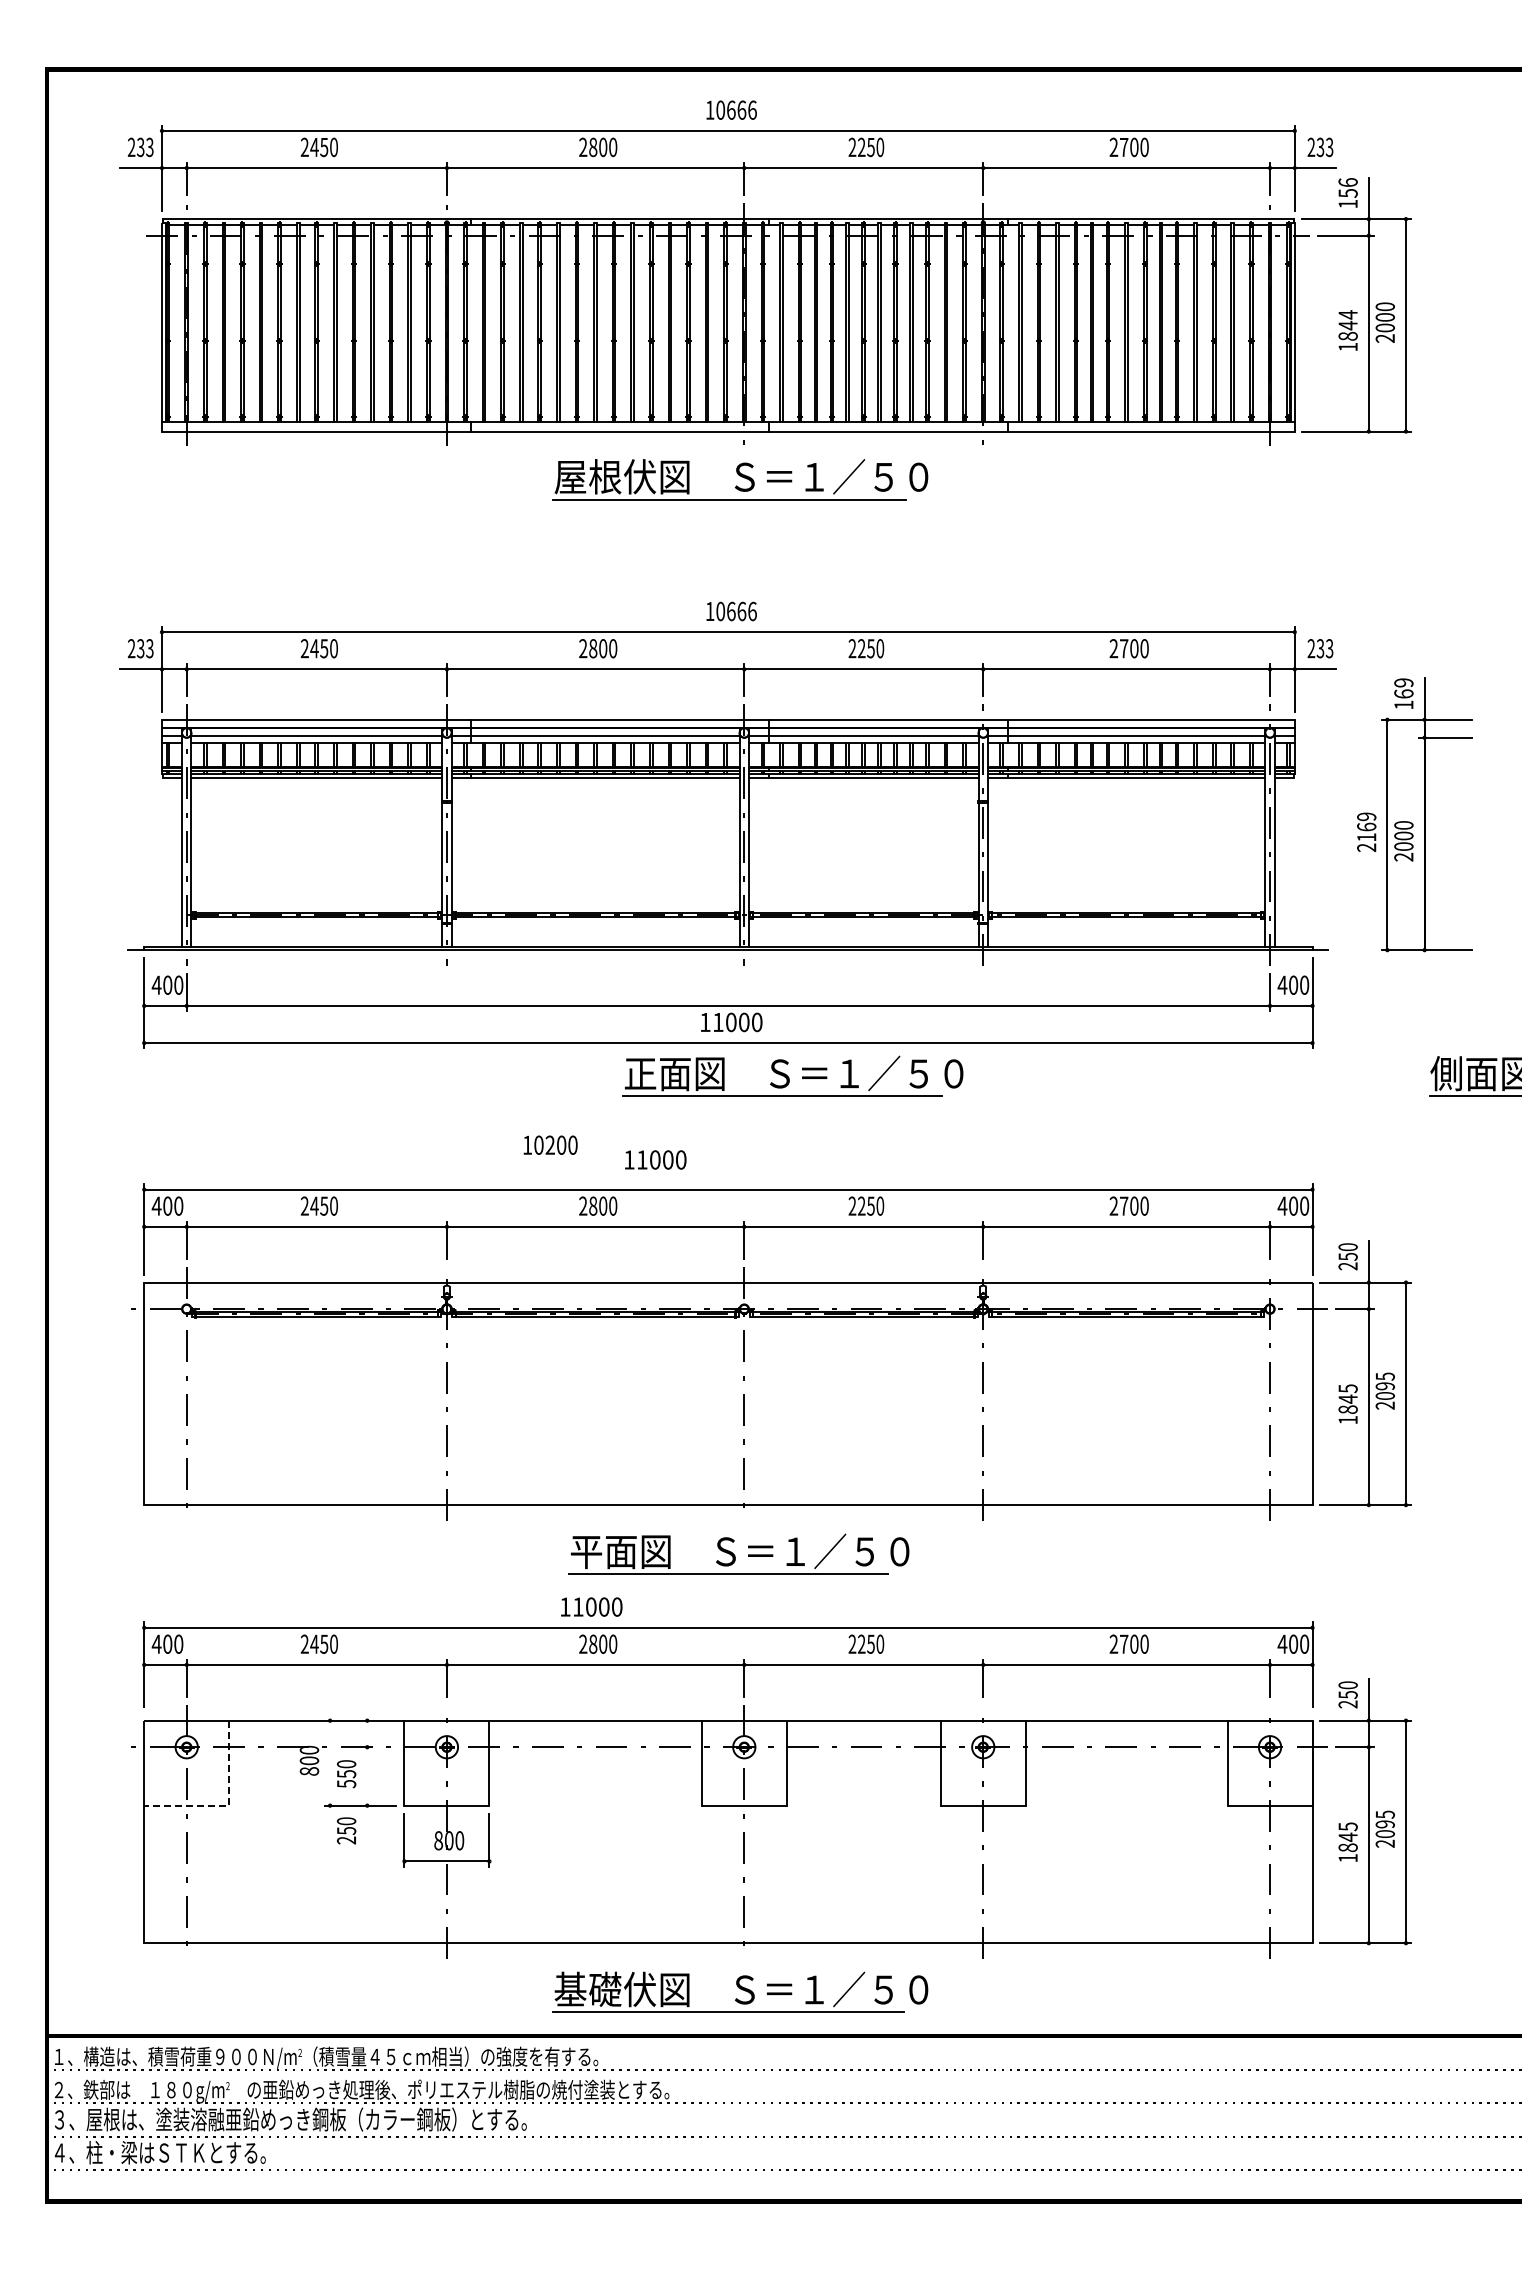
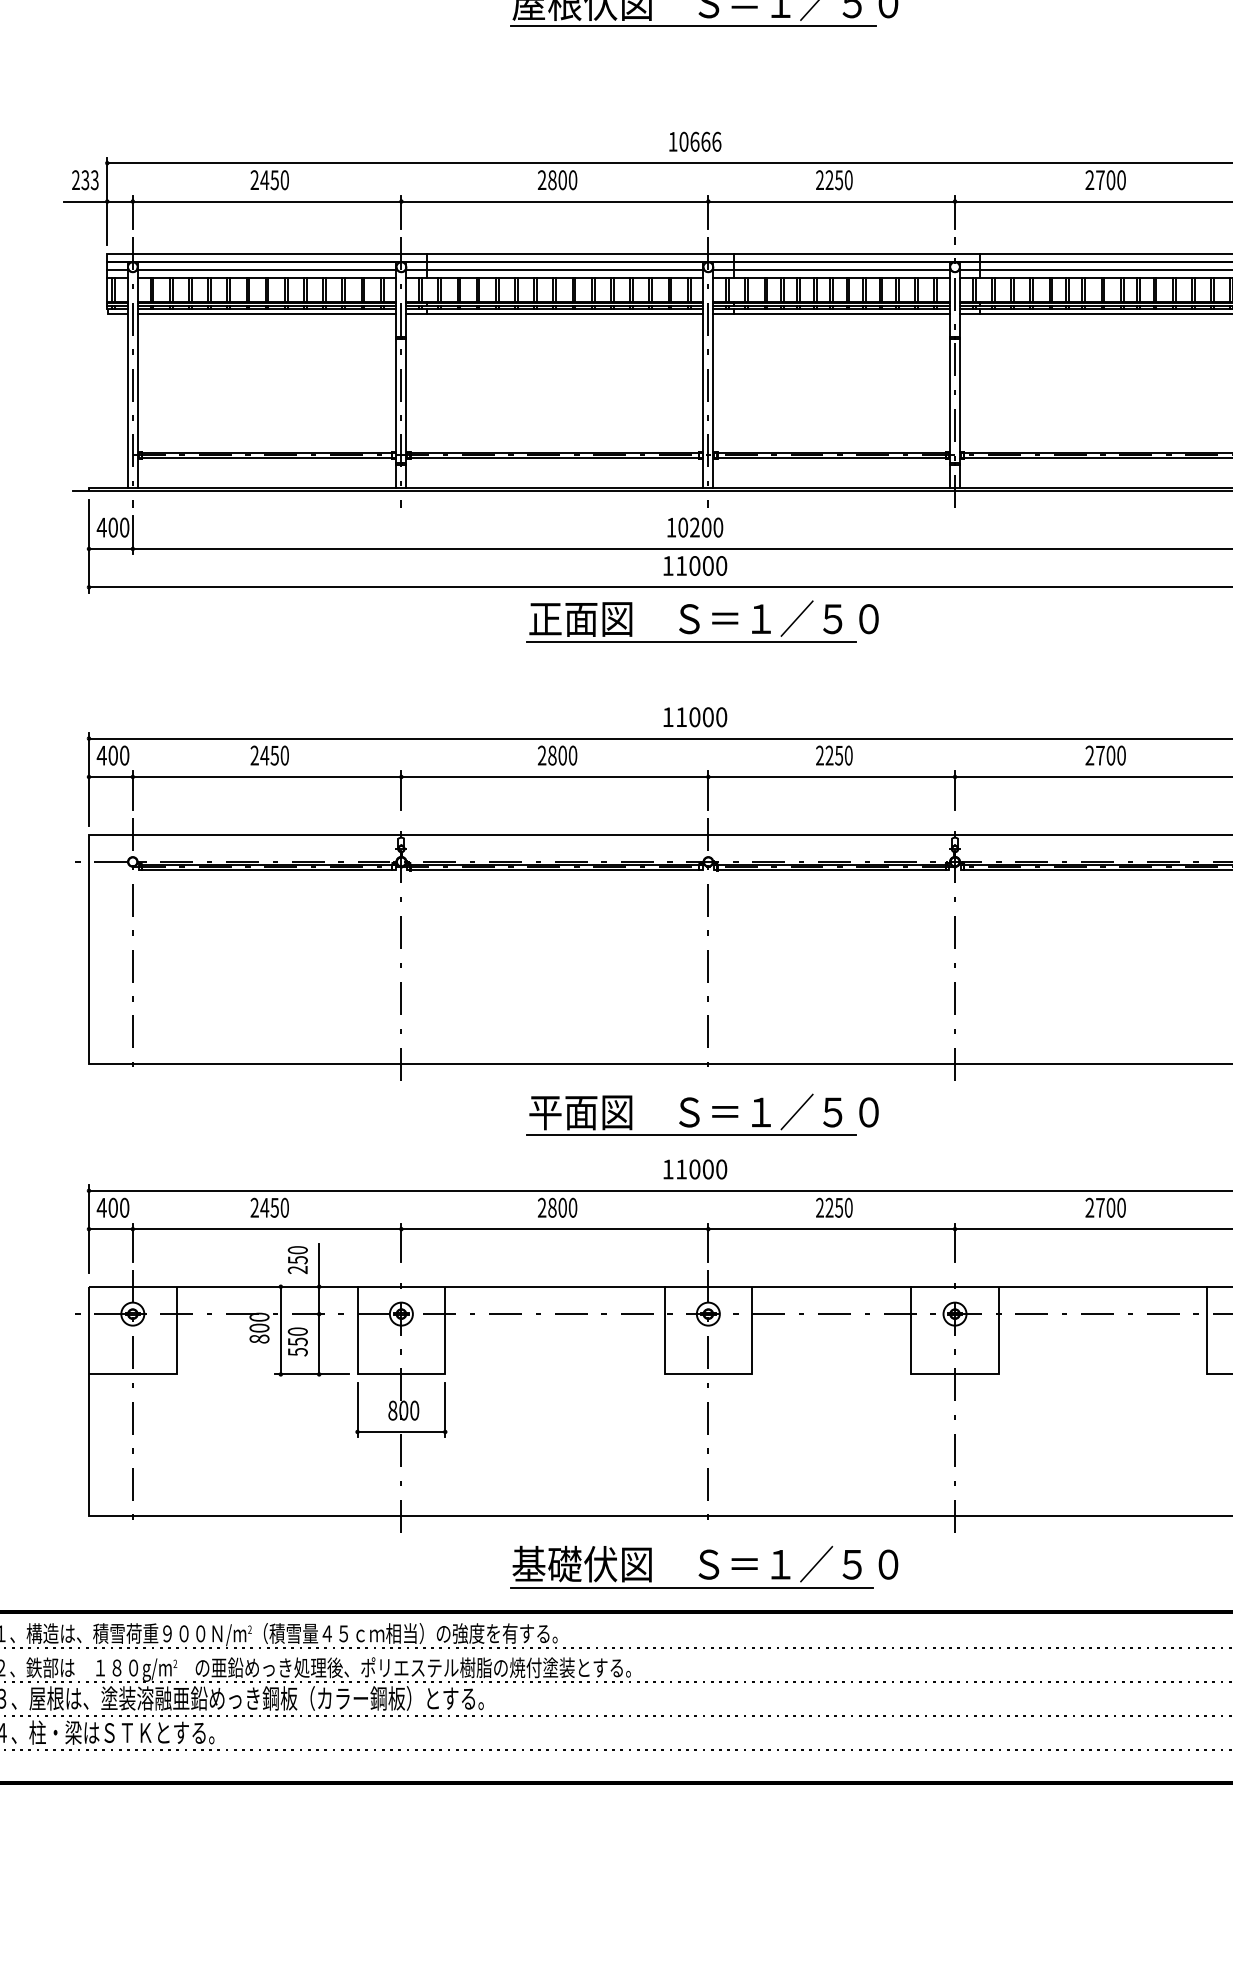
part: (792, 1075) -> (702, 620), moved
text: (550, 1144) -> (695, 526), moved
text: (655, 1159) -> (695, 716), moved
text: (591, 1606) -> (695, 1168), moved
line: (367, 1742) -> (319, 1309), added
line: (330, 1762) -> (281, 1329), added
line: (229, 1805) -> (176, 1374), dashed -> solid
text: (346, 1830) -> (297, 1259), moved

